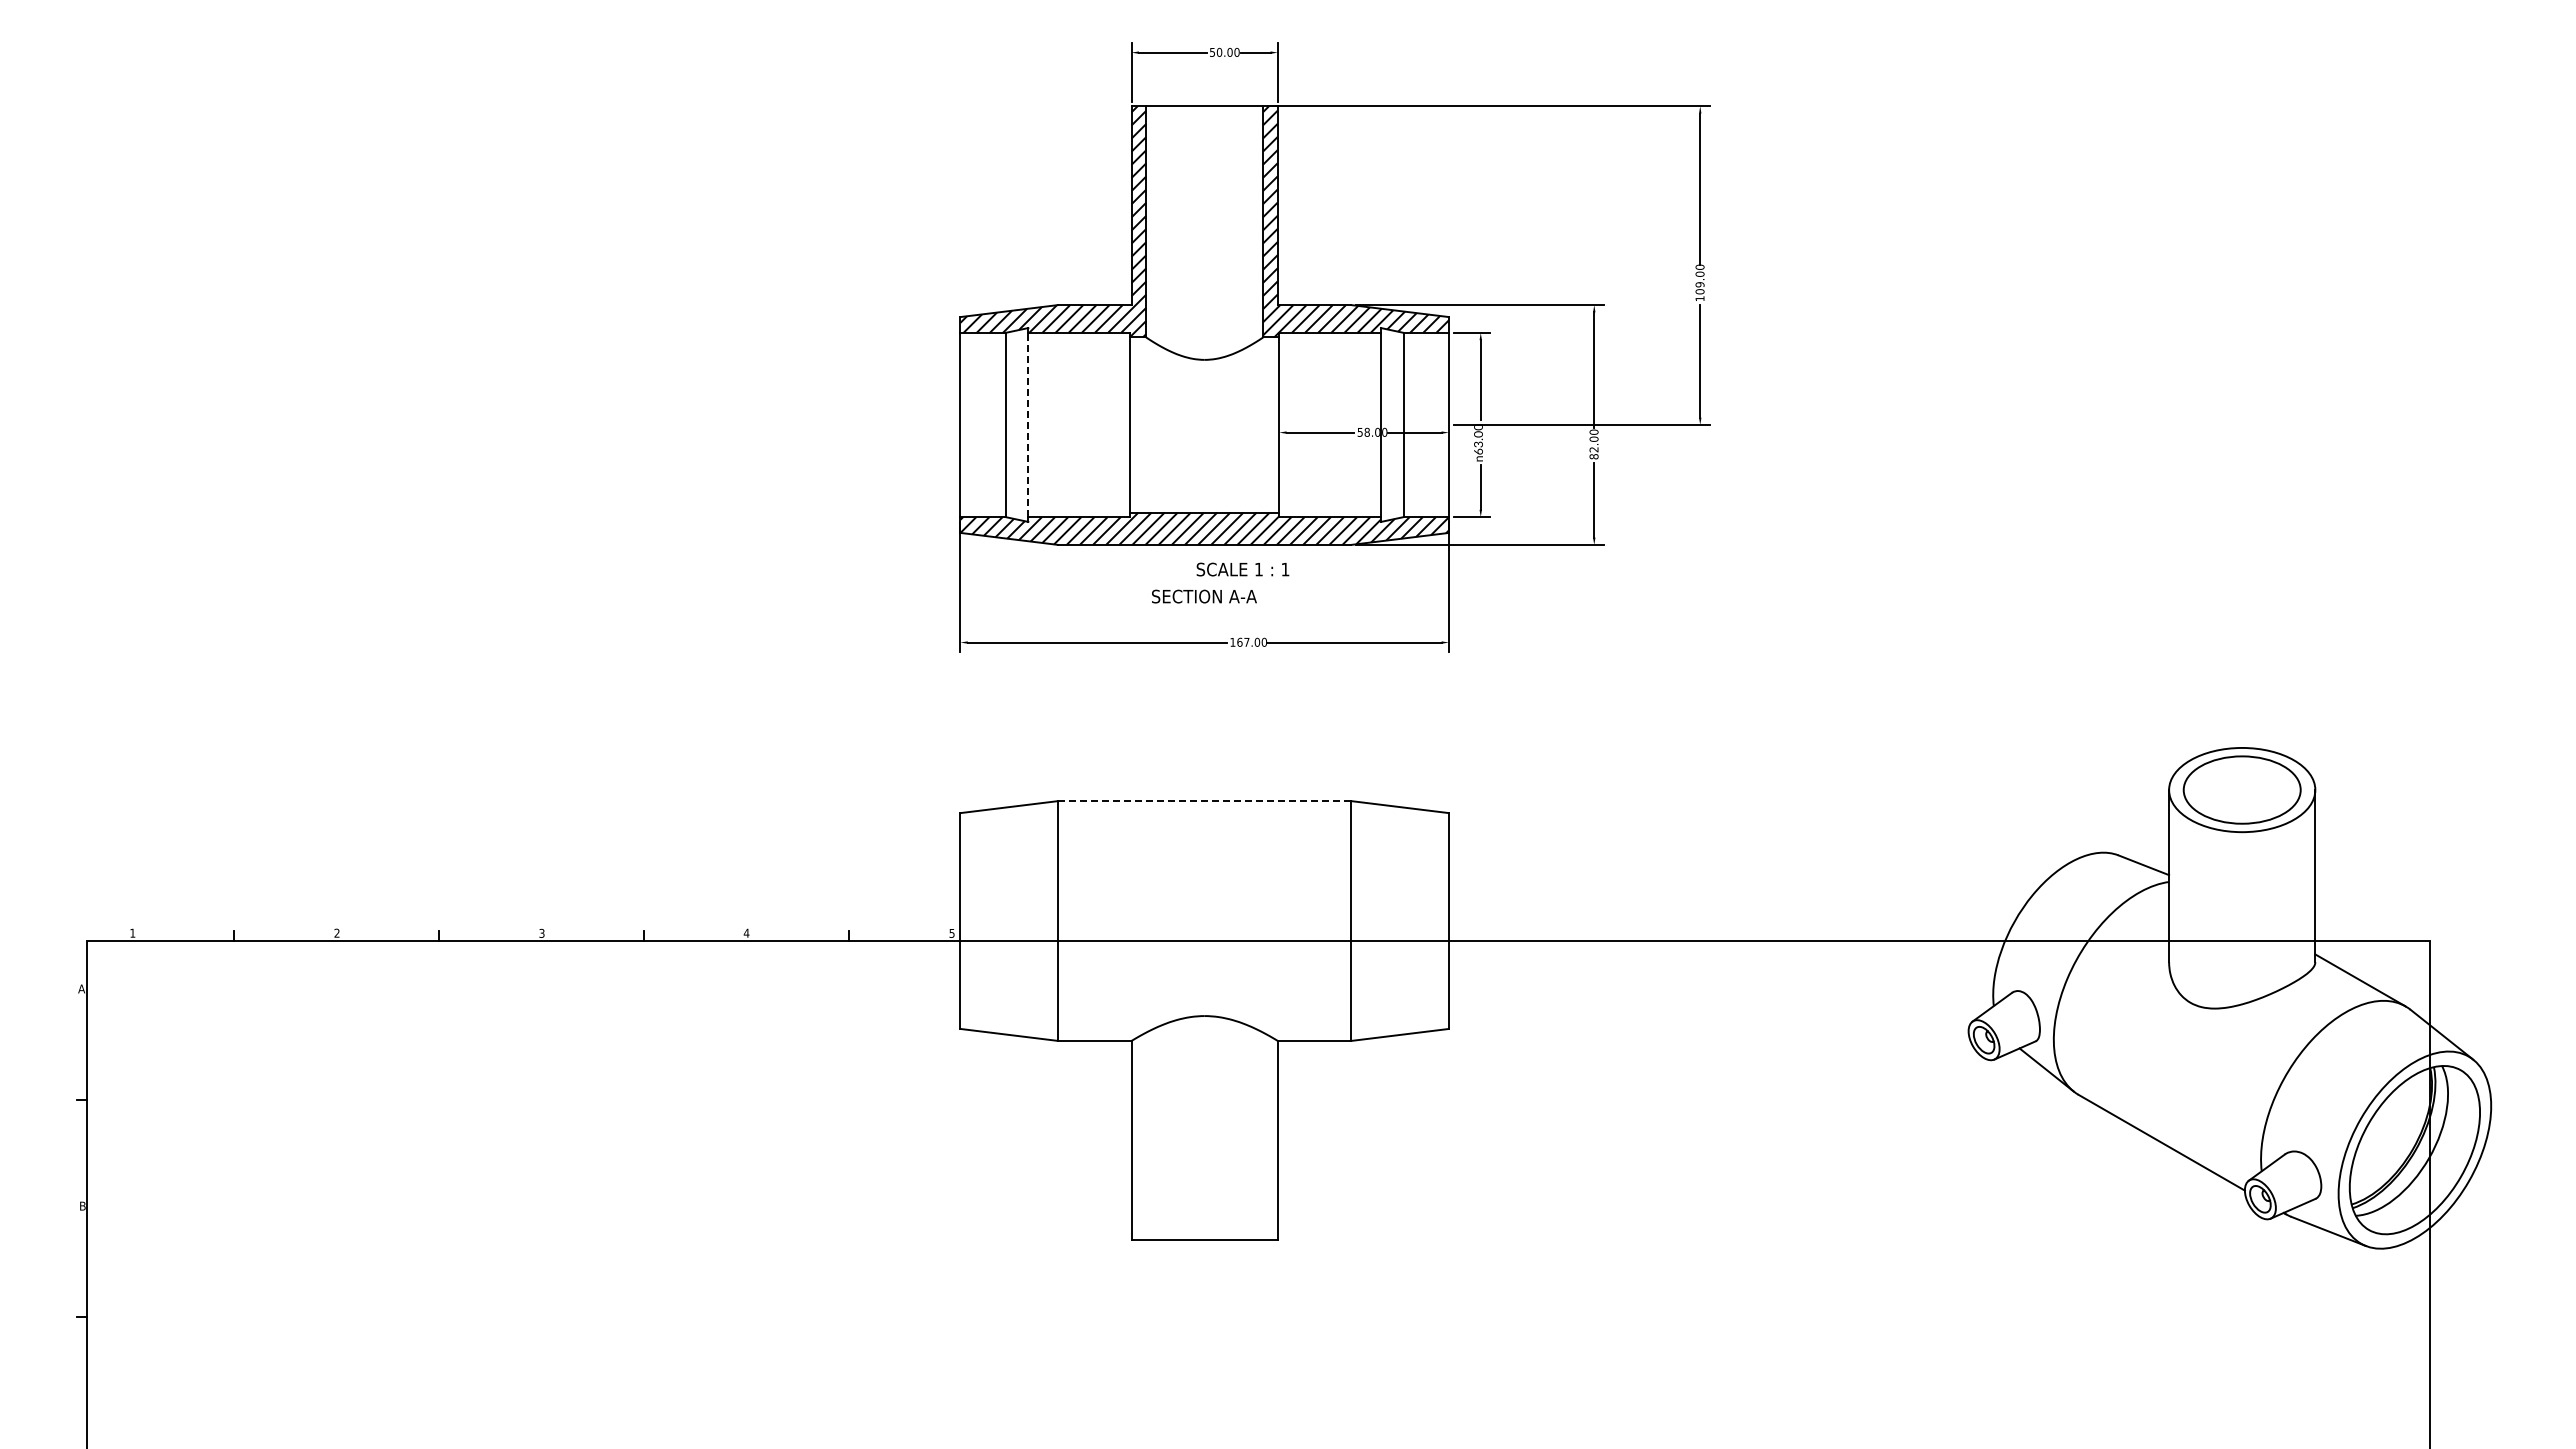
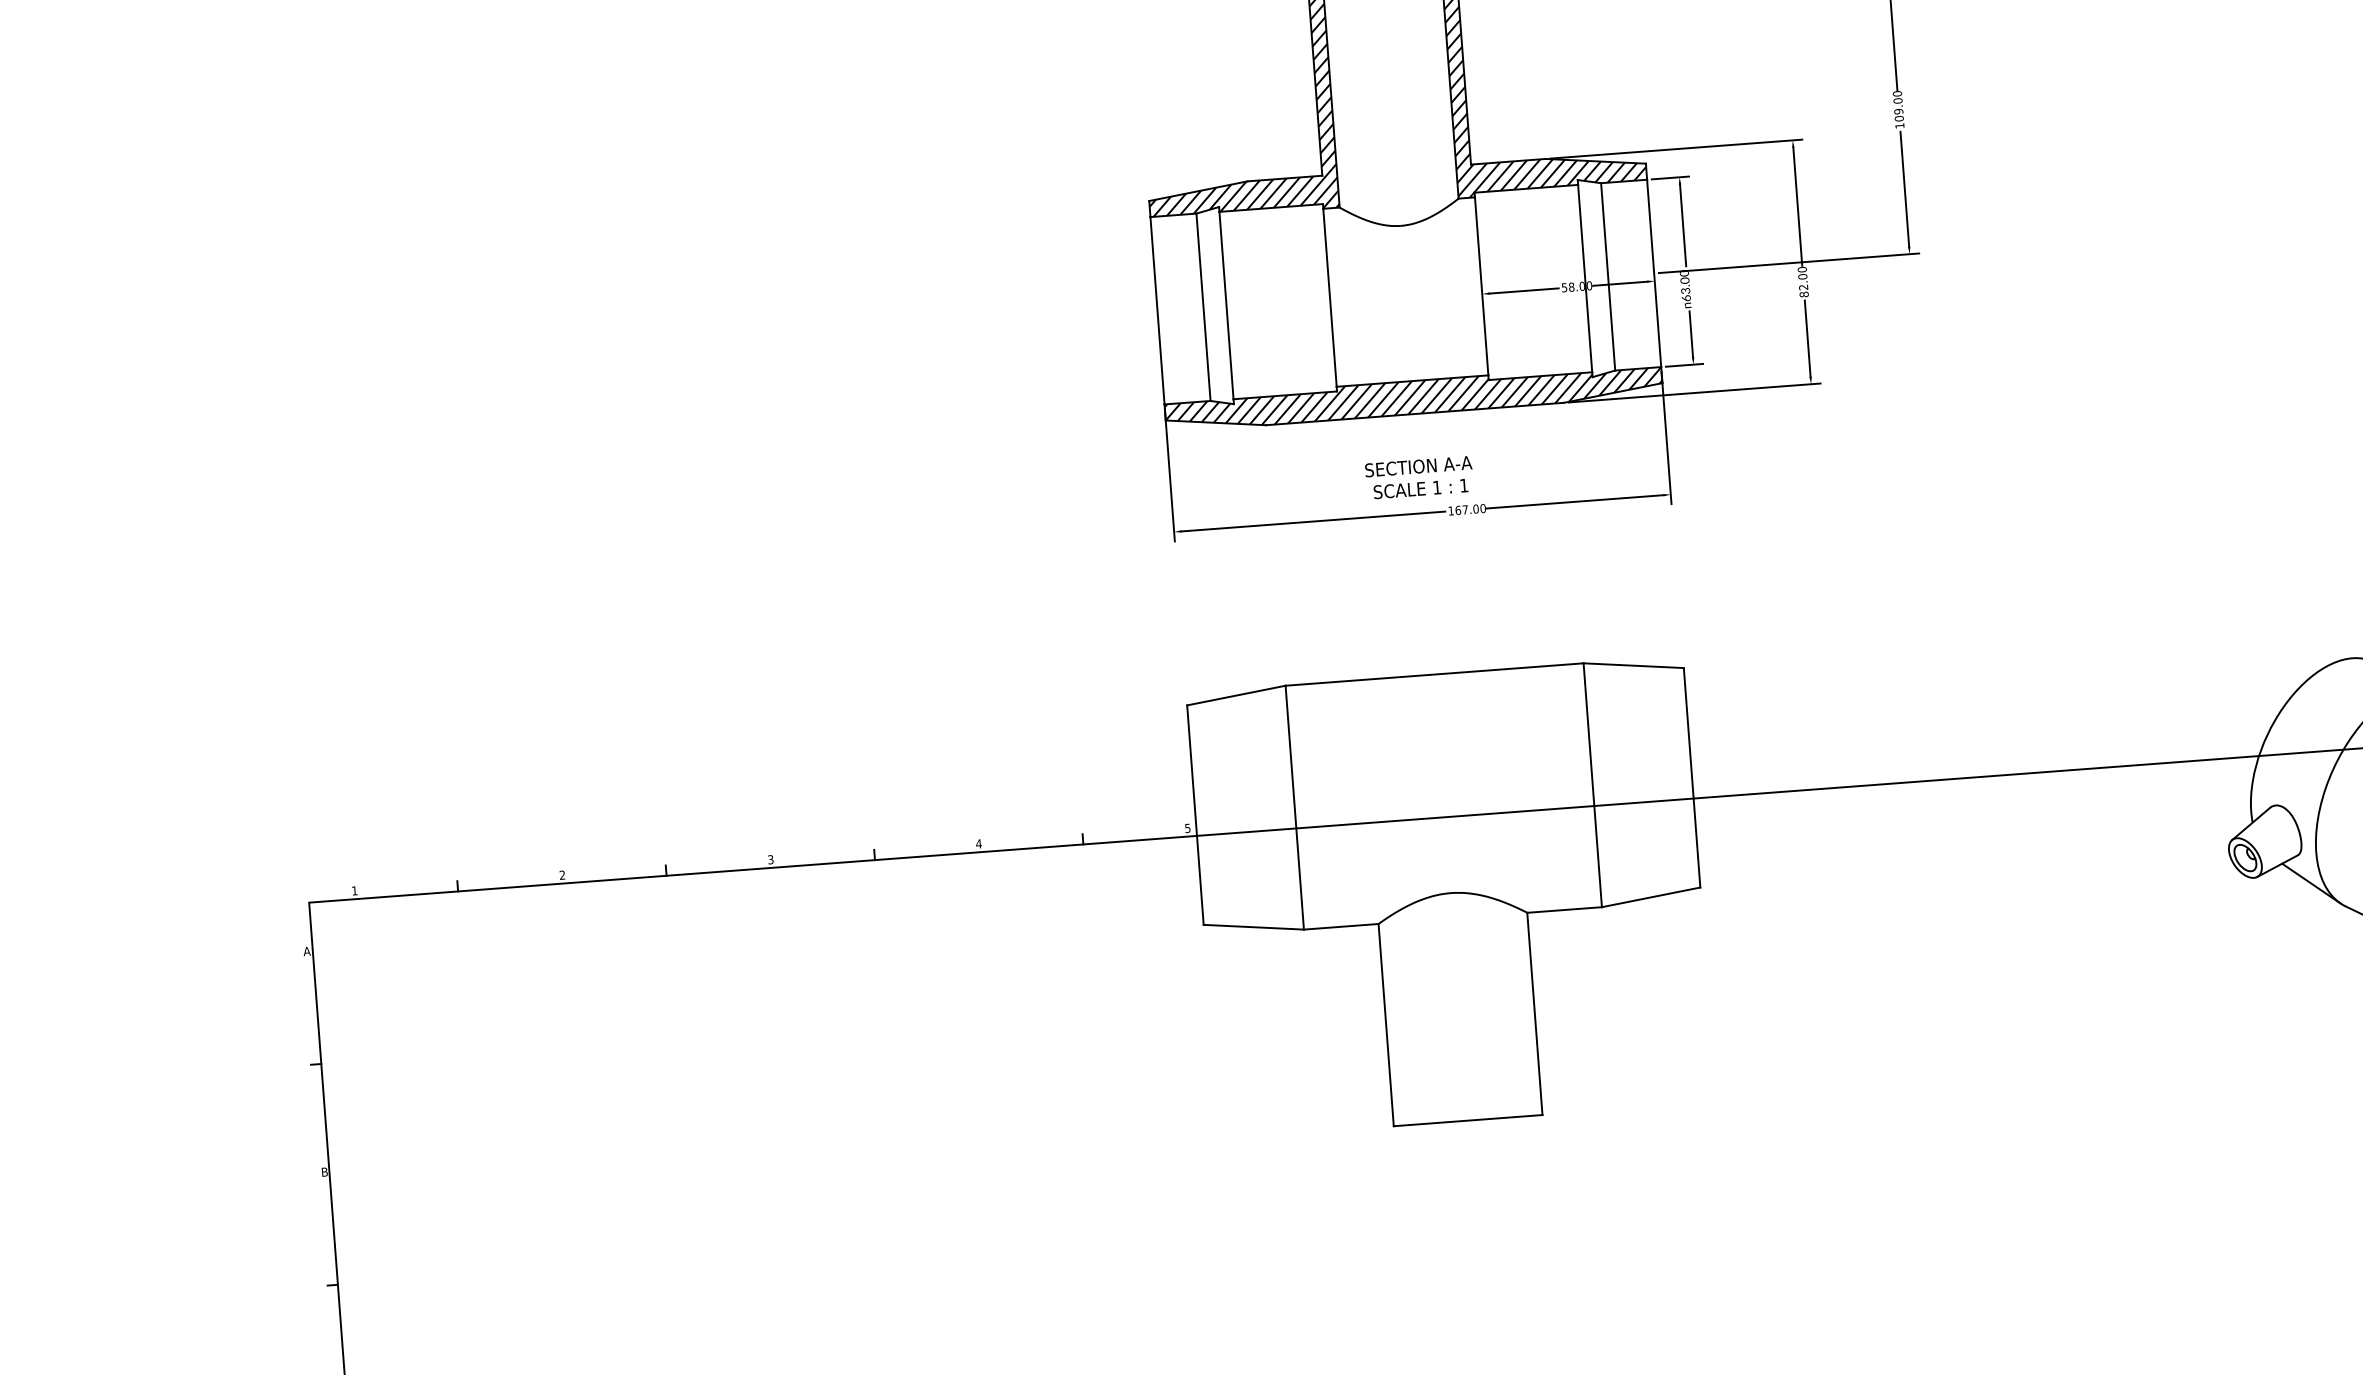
line: (1028, 424) -> (1226, 305), dashed -> solid
text: (1242, 569) -> (1420, 488), moved
line: (1204, 801) -> (1434, 674), dashed -> solid

